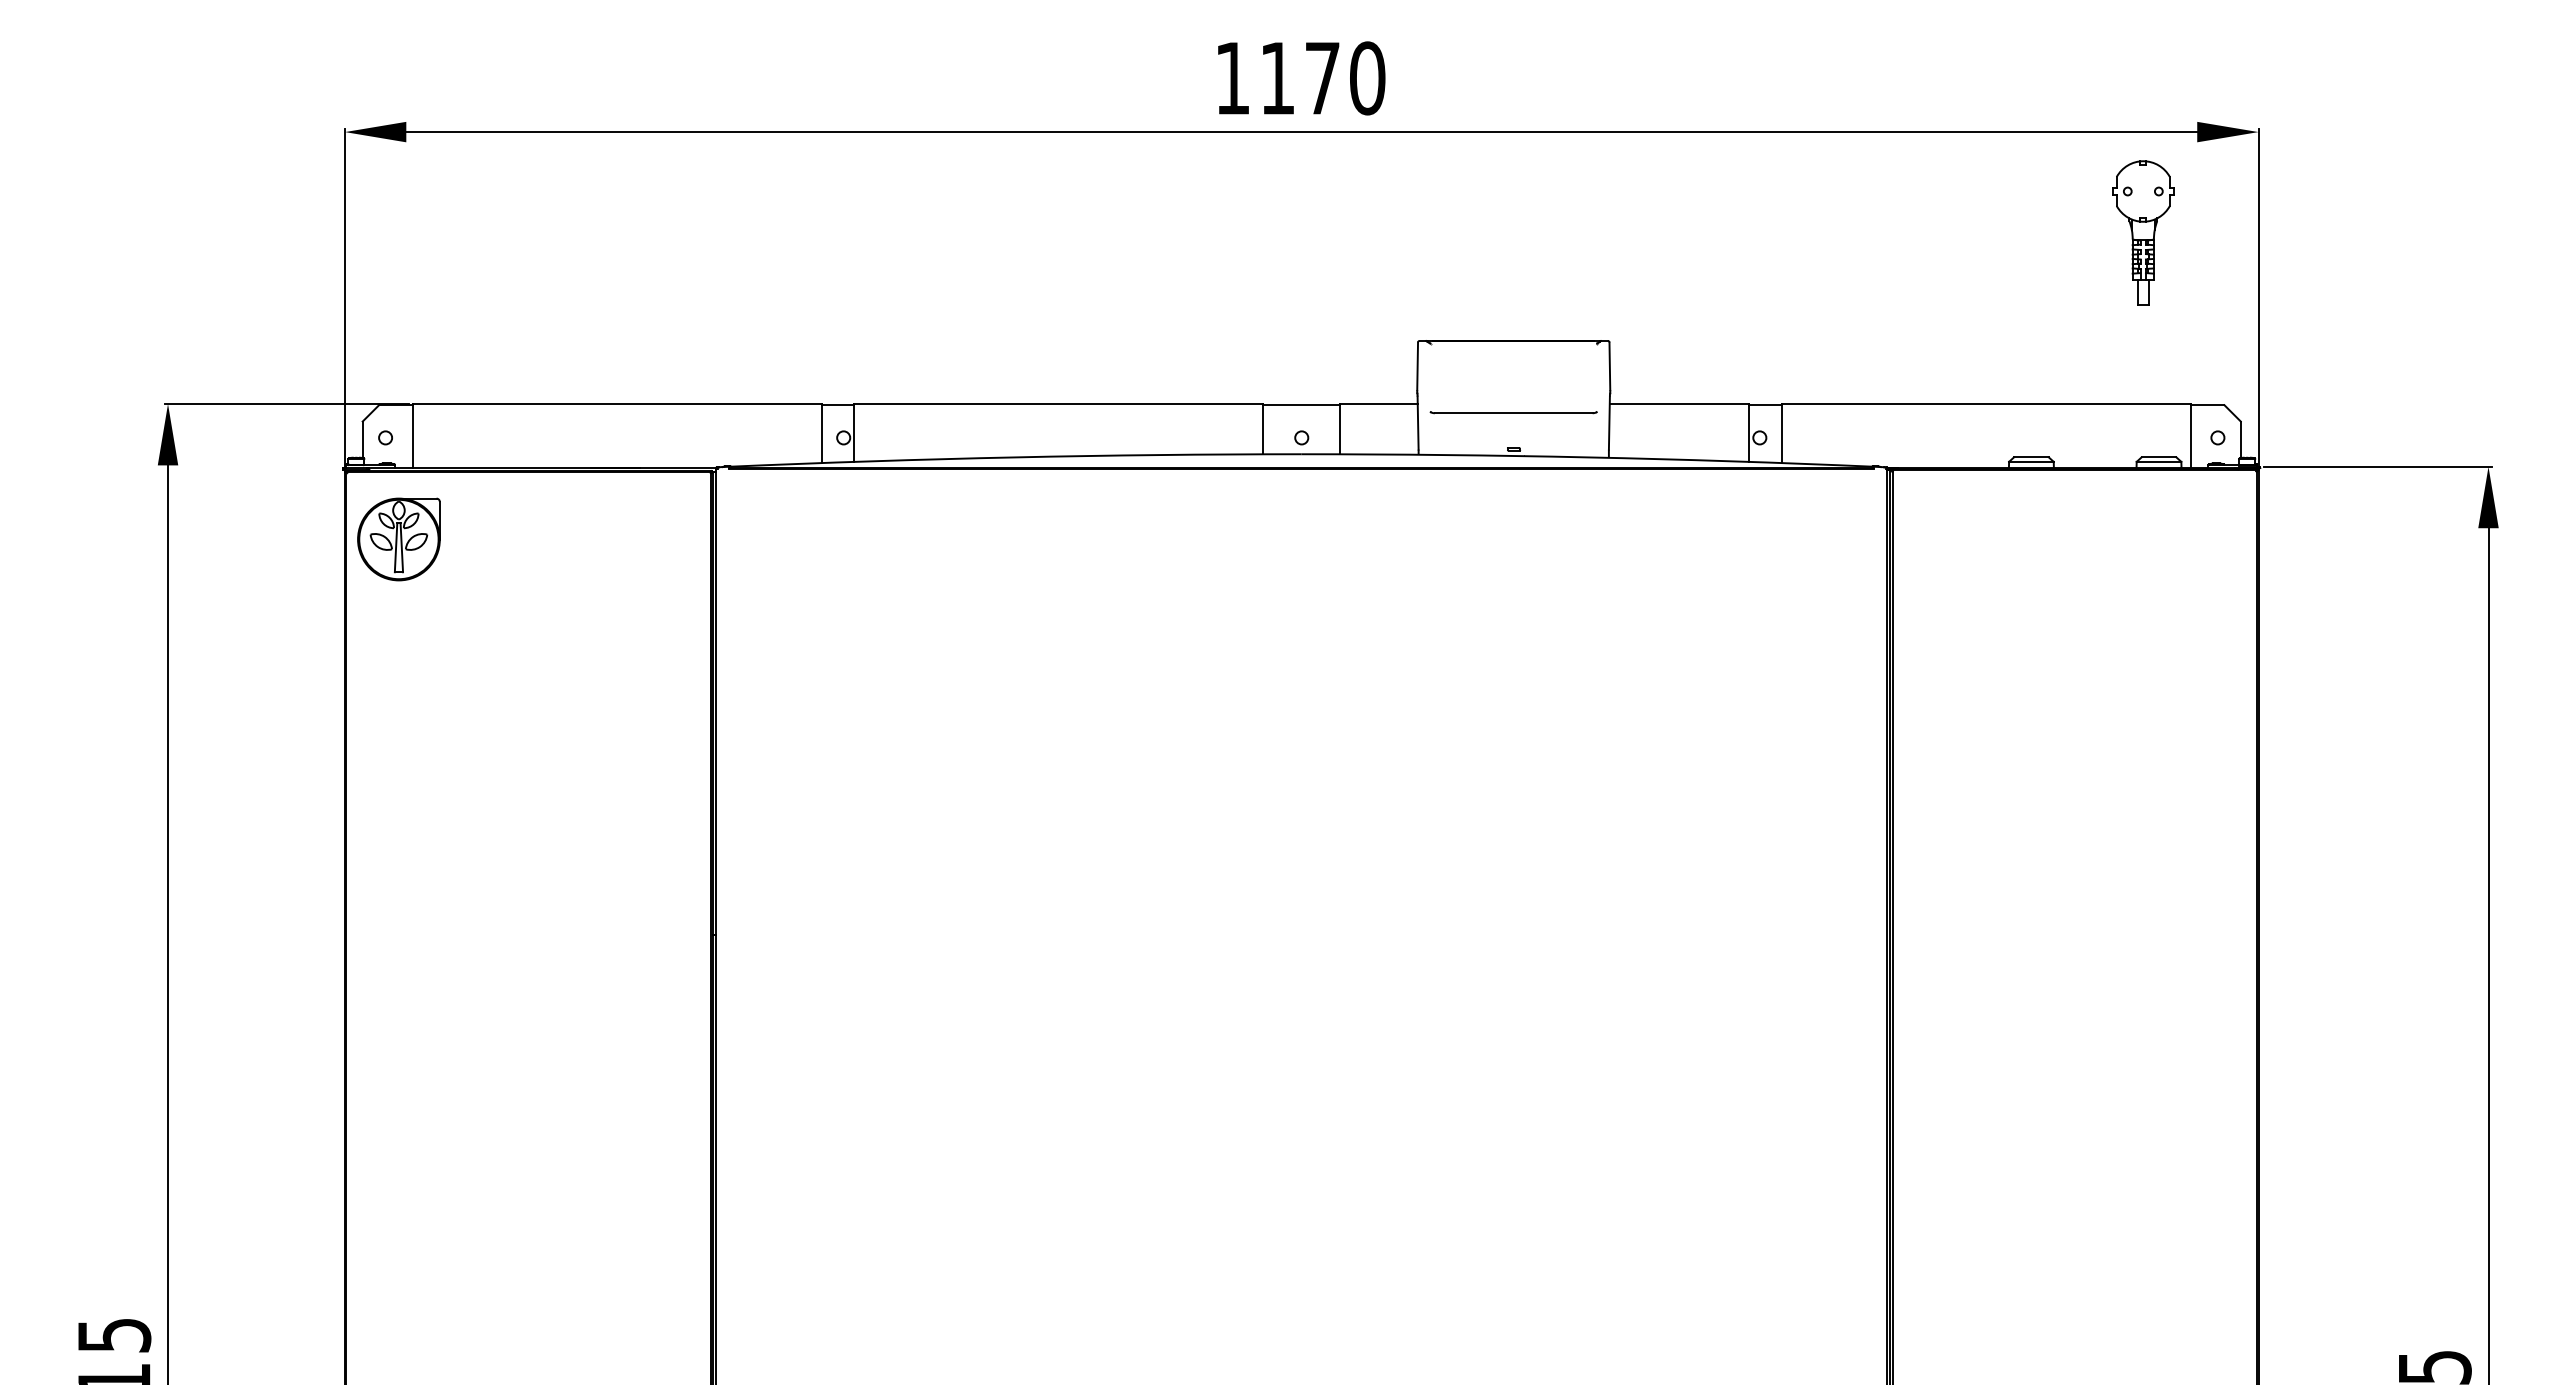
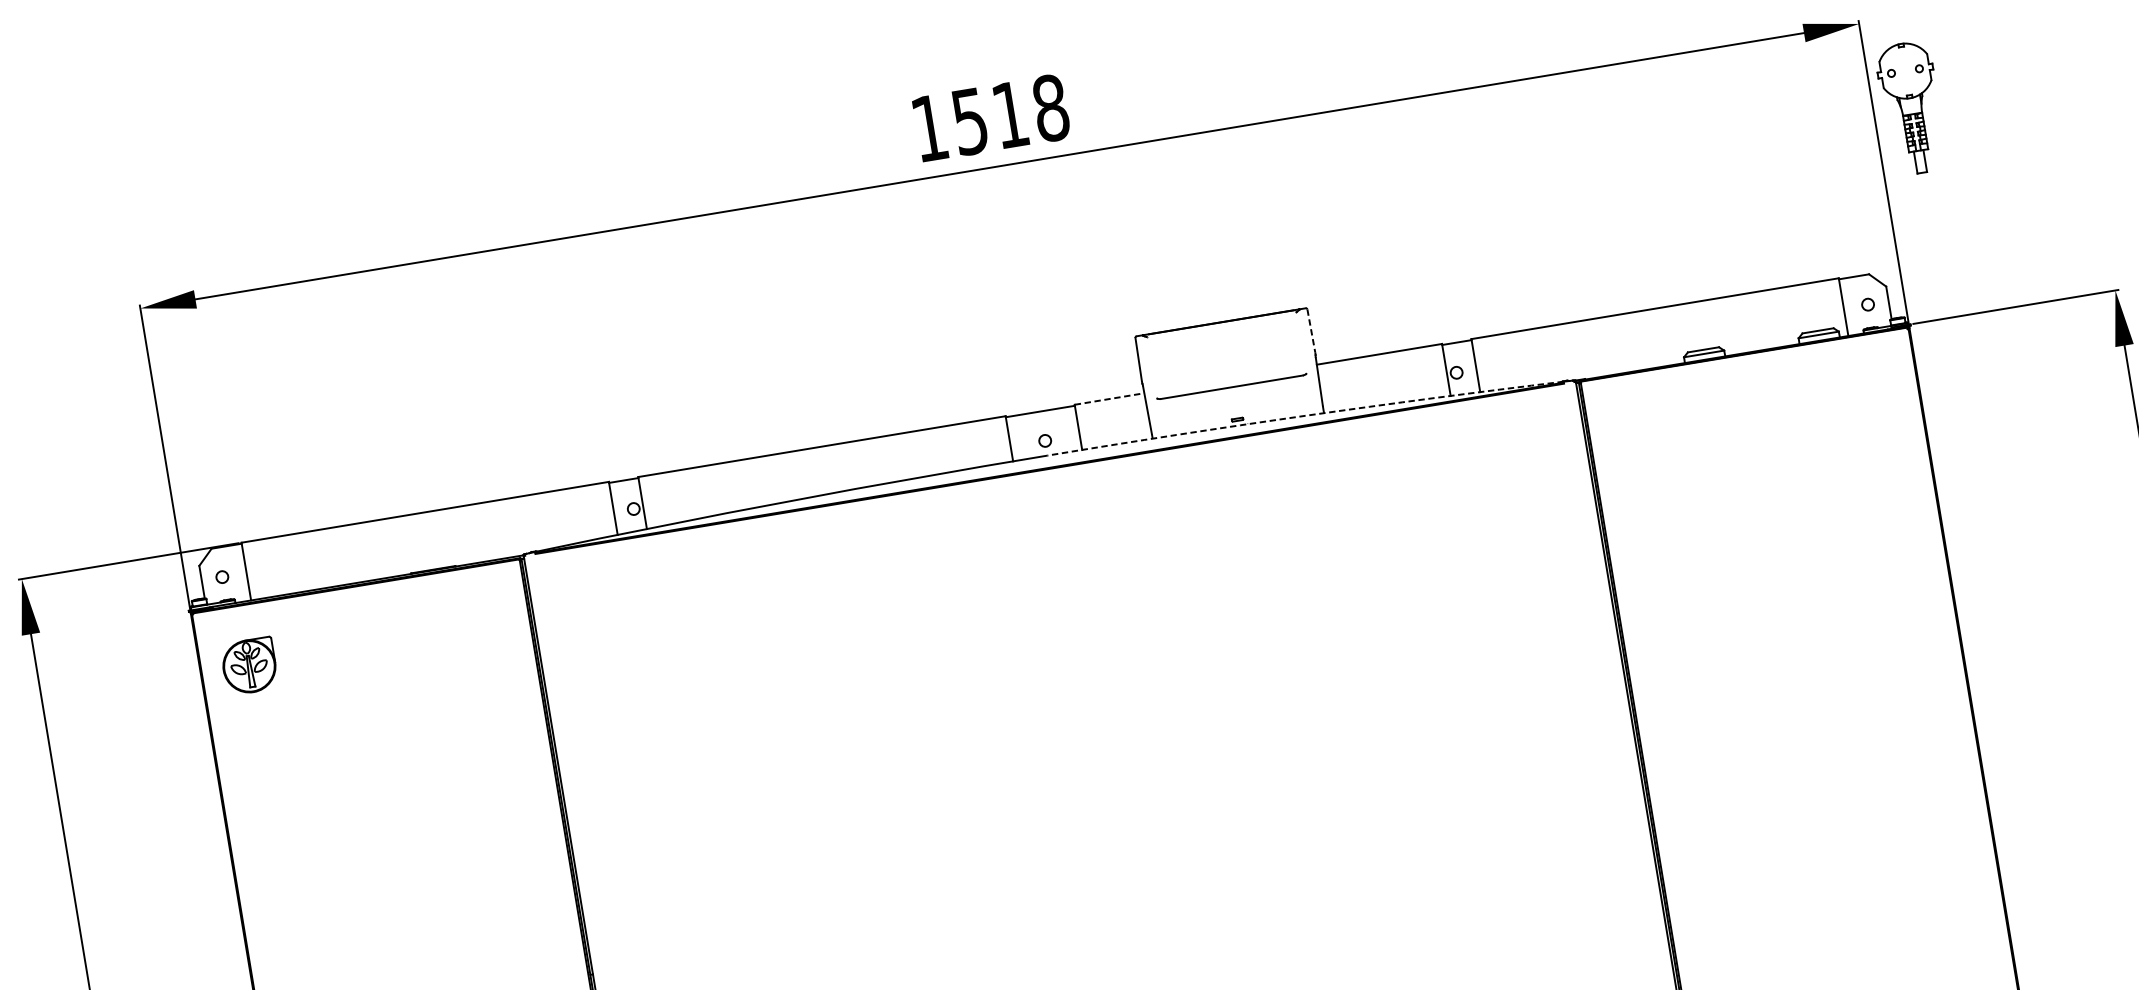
text: (1322, 78) -> (1010, 115), 1170 -> 1518
part: (2143, 232) -> (1911, 107), moved
line: (1609, 366) -> (1311, 331), solid -> dashed
line: (1378, 404) -> (1109, 399), solid -> dashed
arc: (1588, 457) -> (1305, 415), solid -> dashed
part: (398, 539) -> (249, 666), size x0.7

